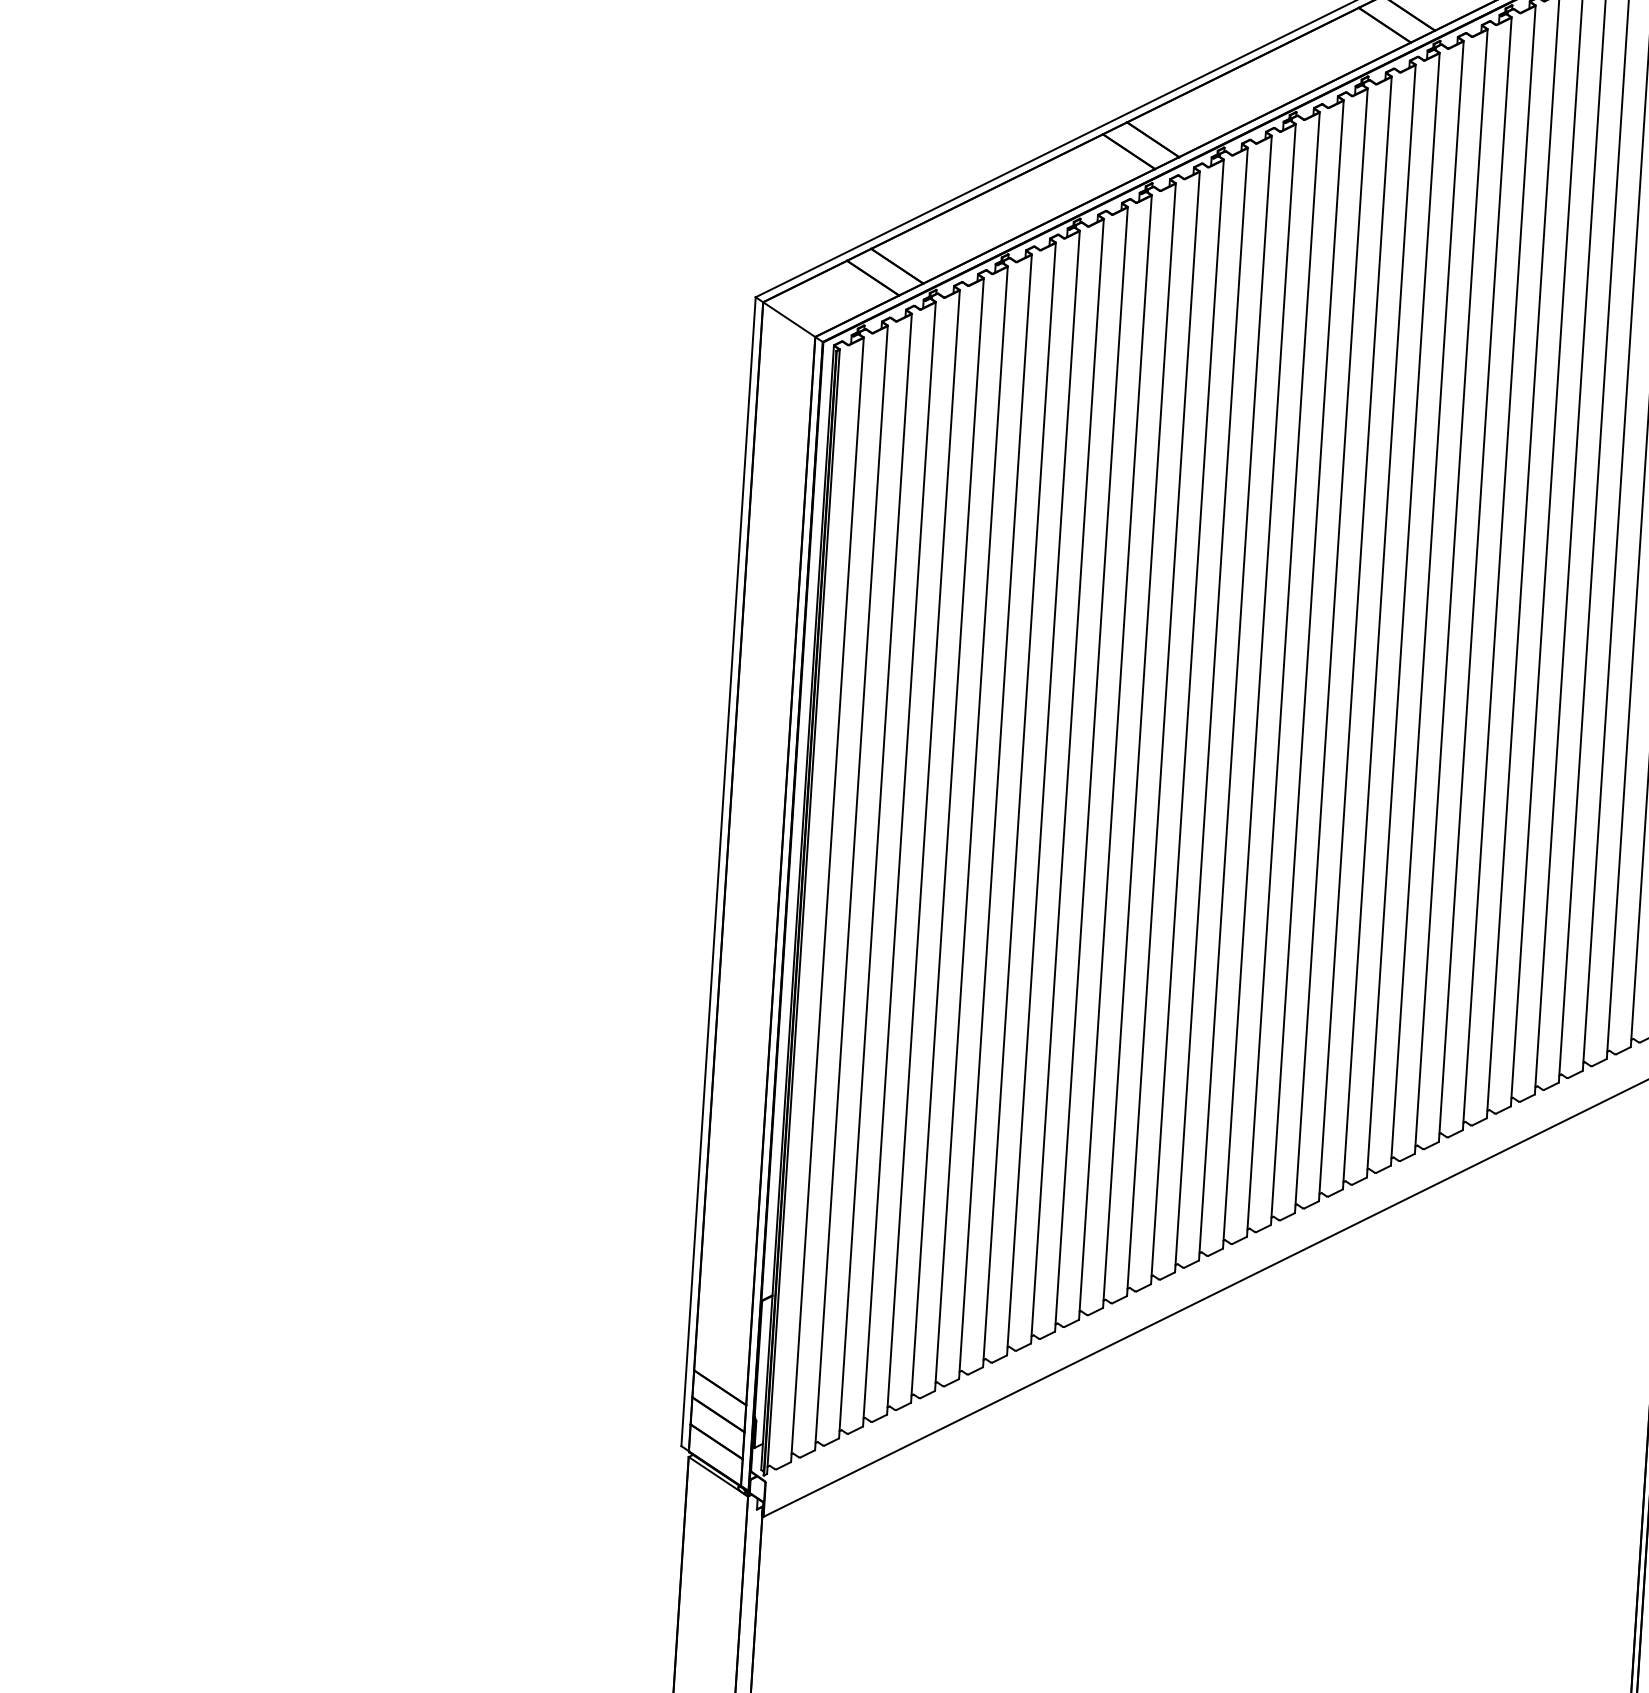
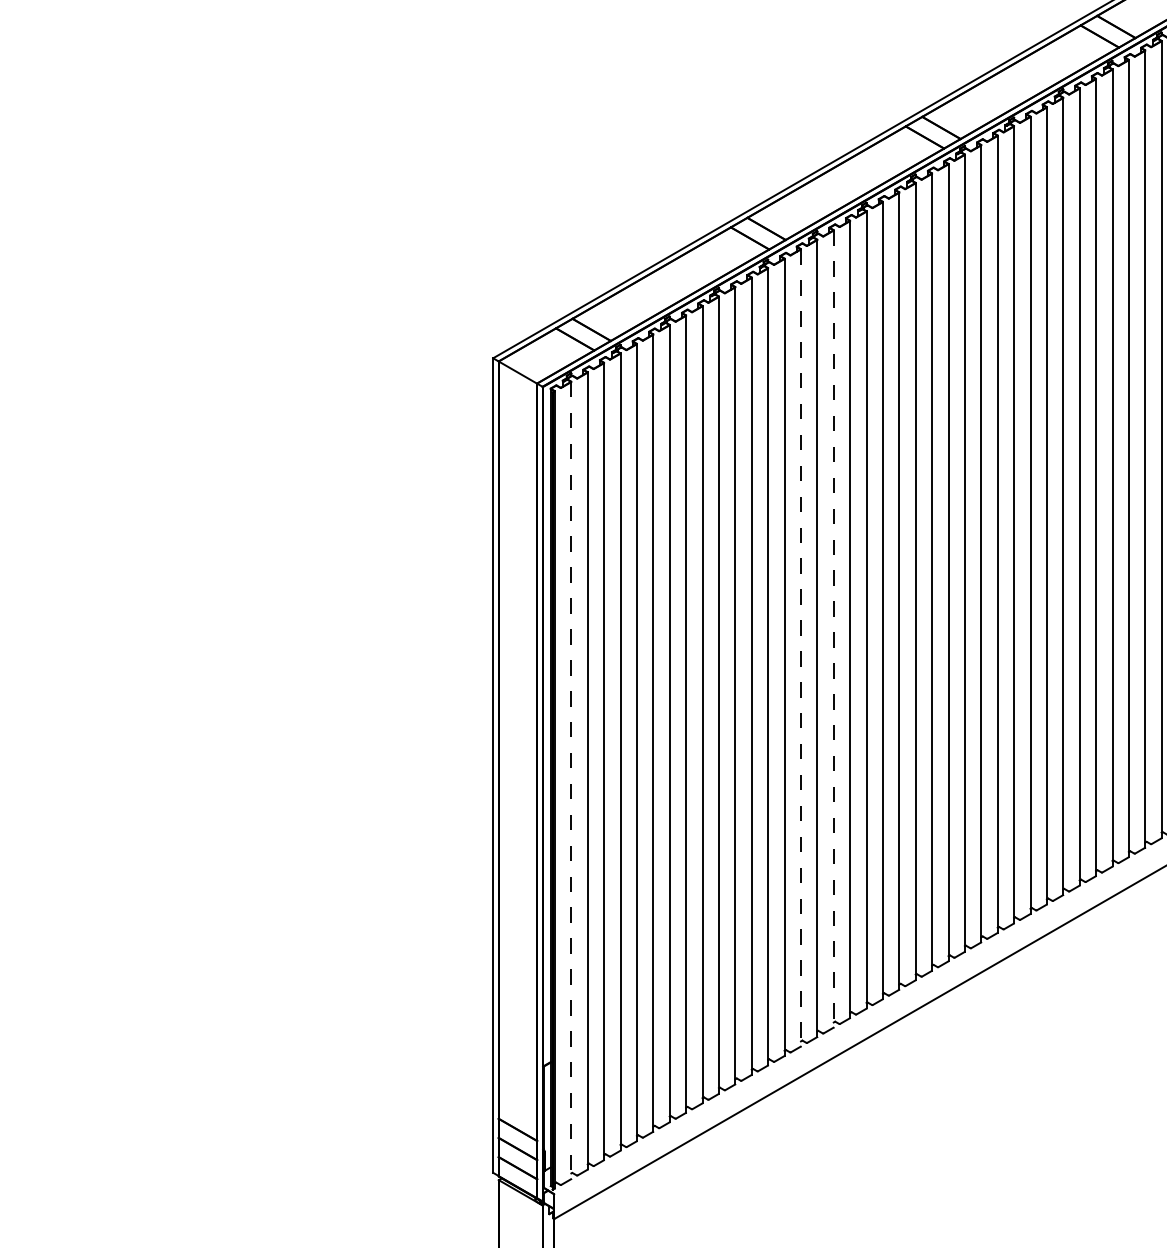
line: (1210, 710) -> (833, 629), solid -> dashed
line: (1162, 734) -> (800, 648), solid -> dashed
line: (827, 899) -> (571, 780), solid -> dashed

